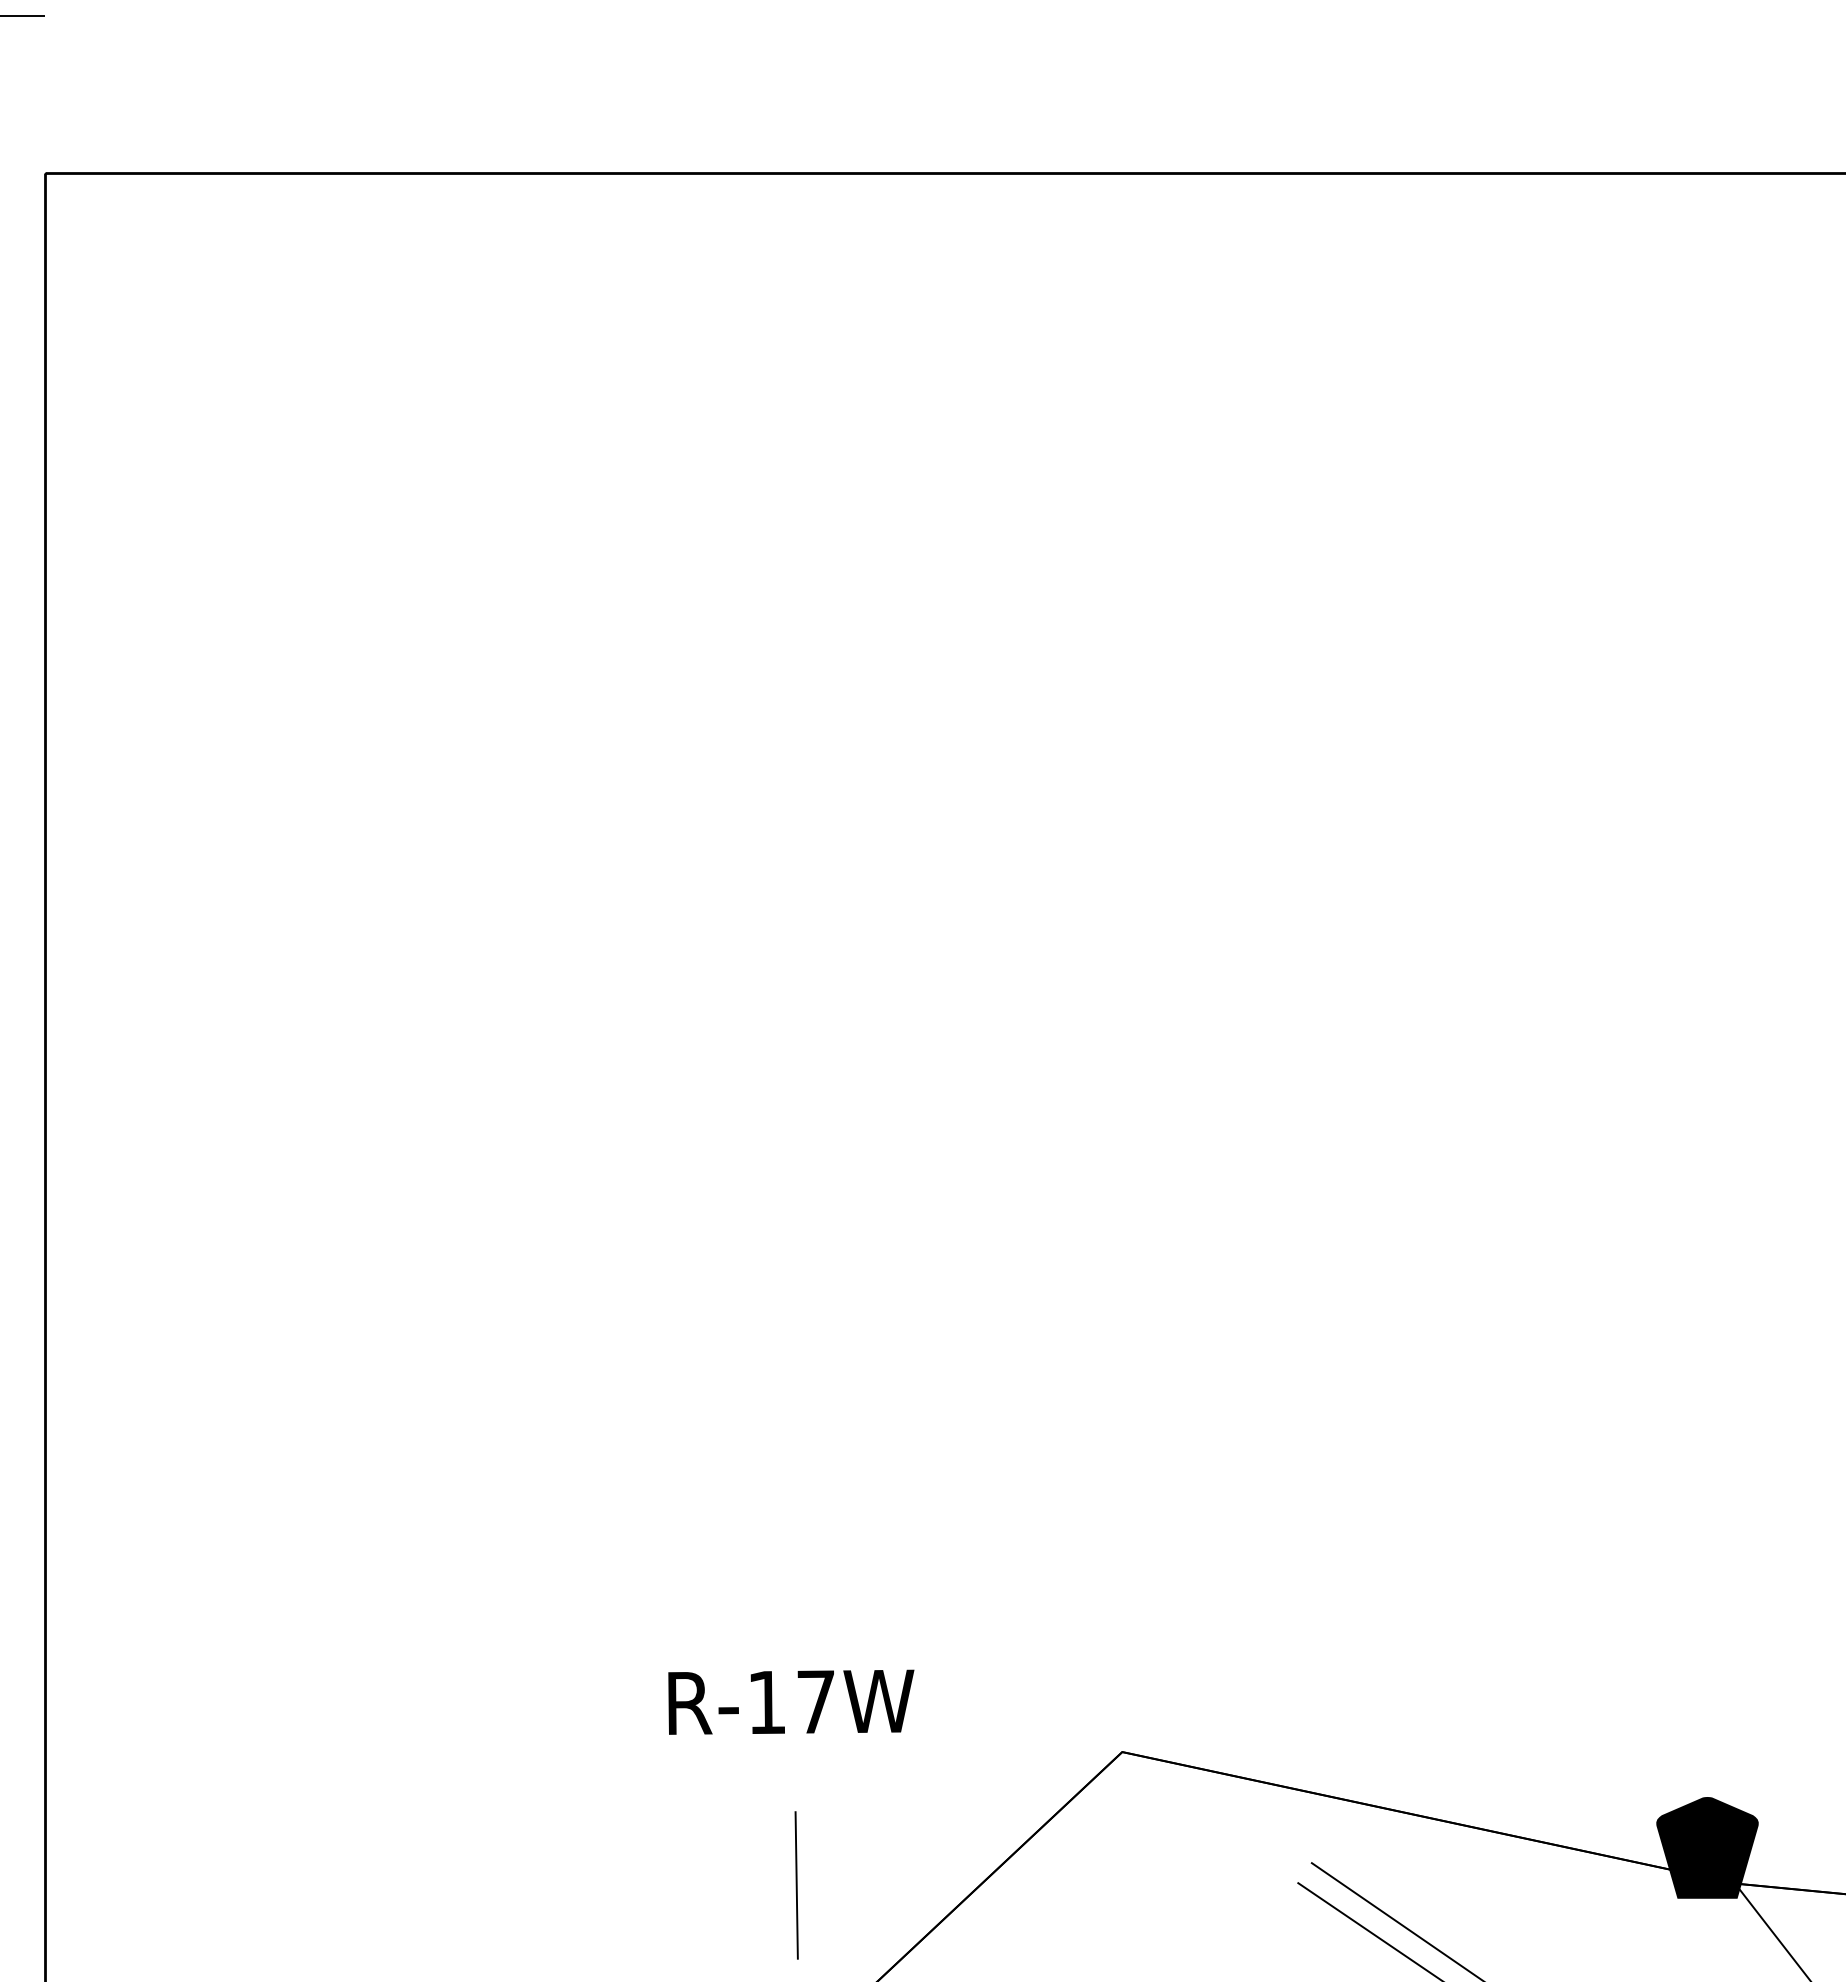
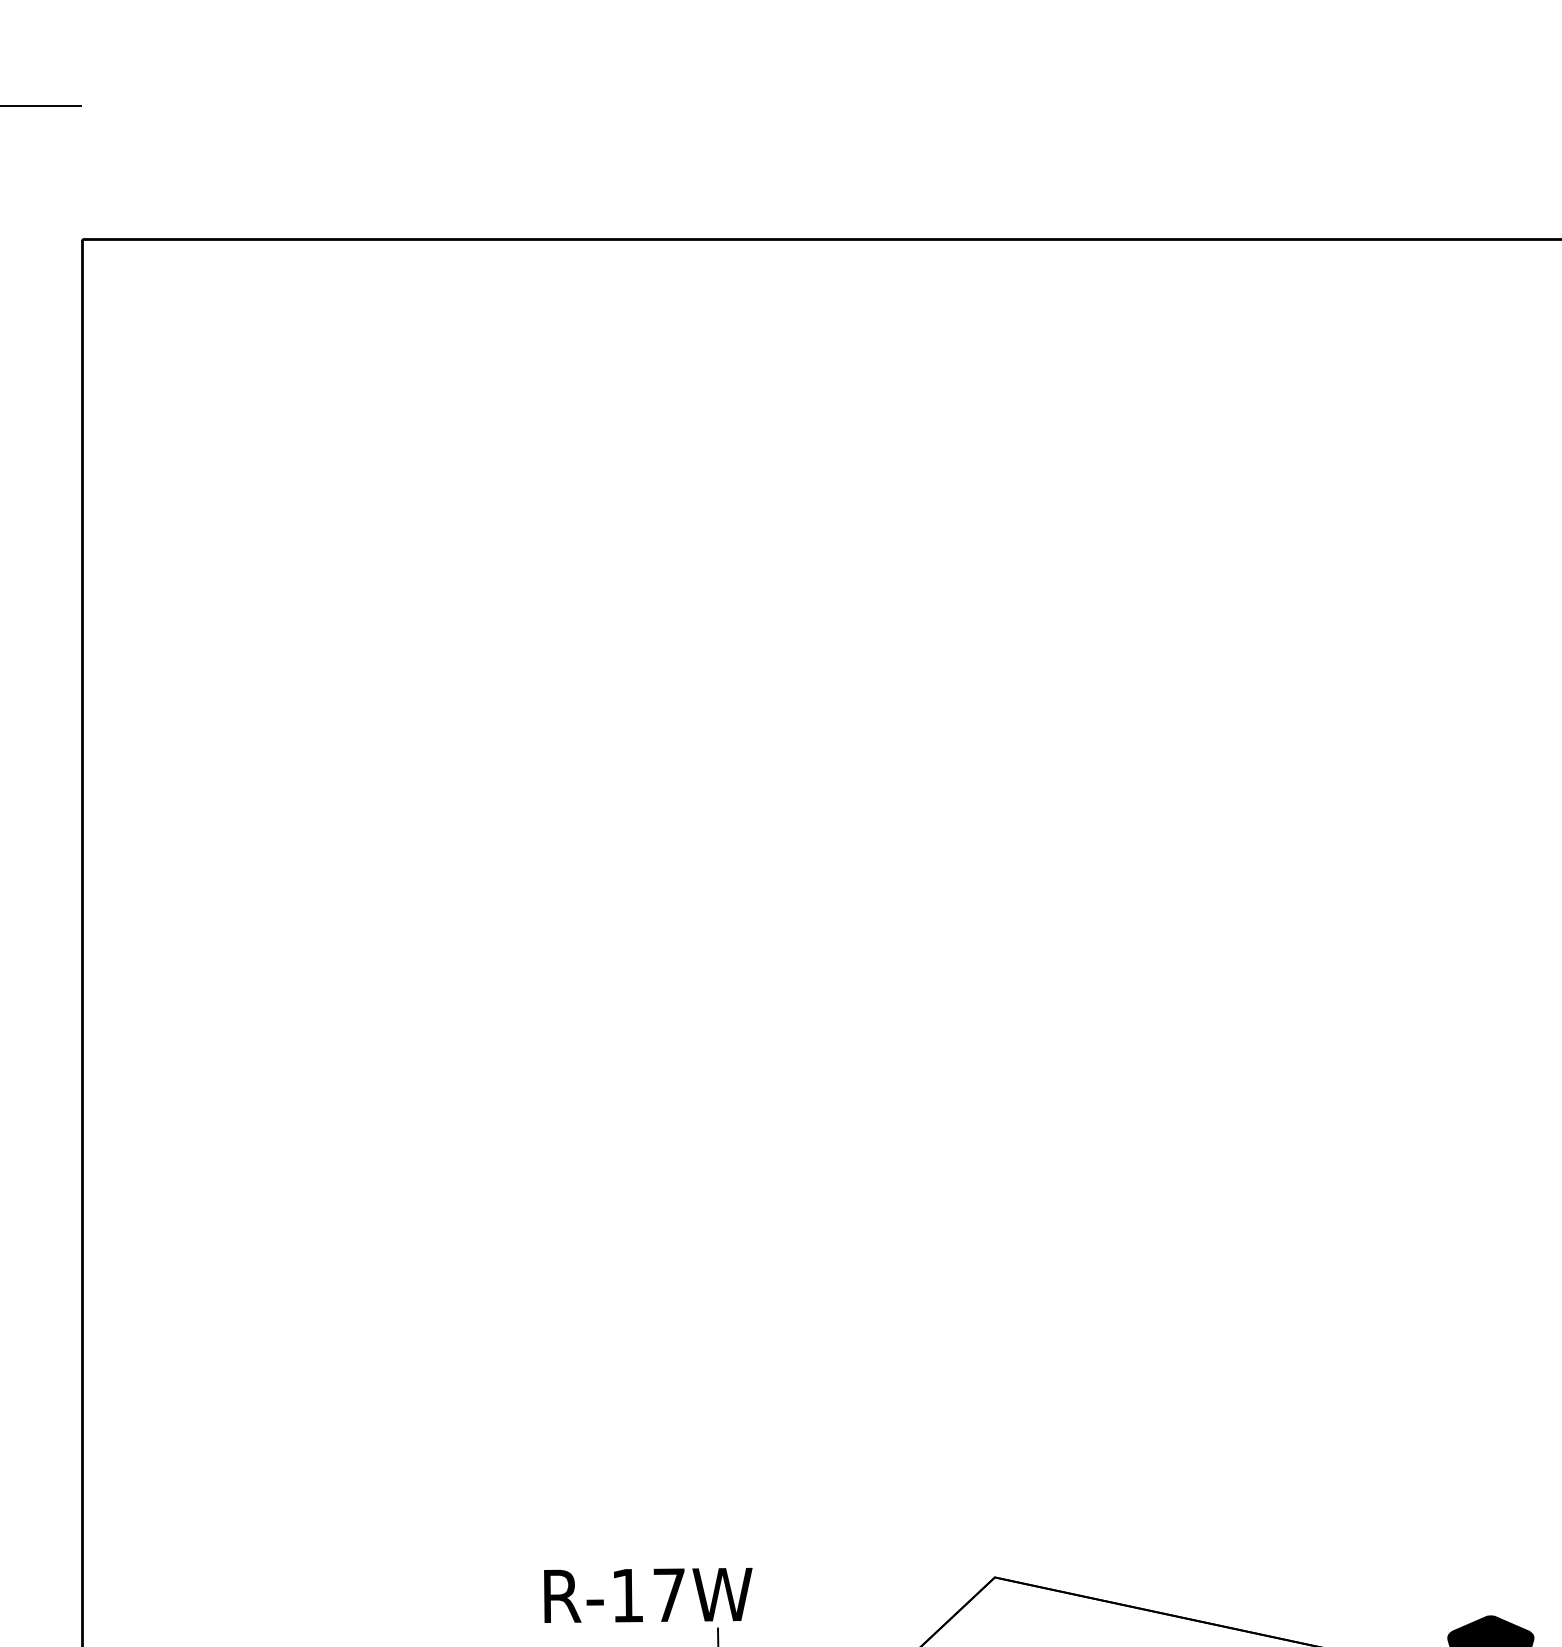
text: (791, 1701) -> (648, 1594), moved

